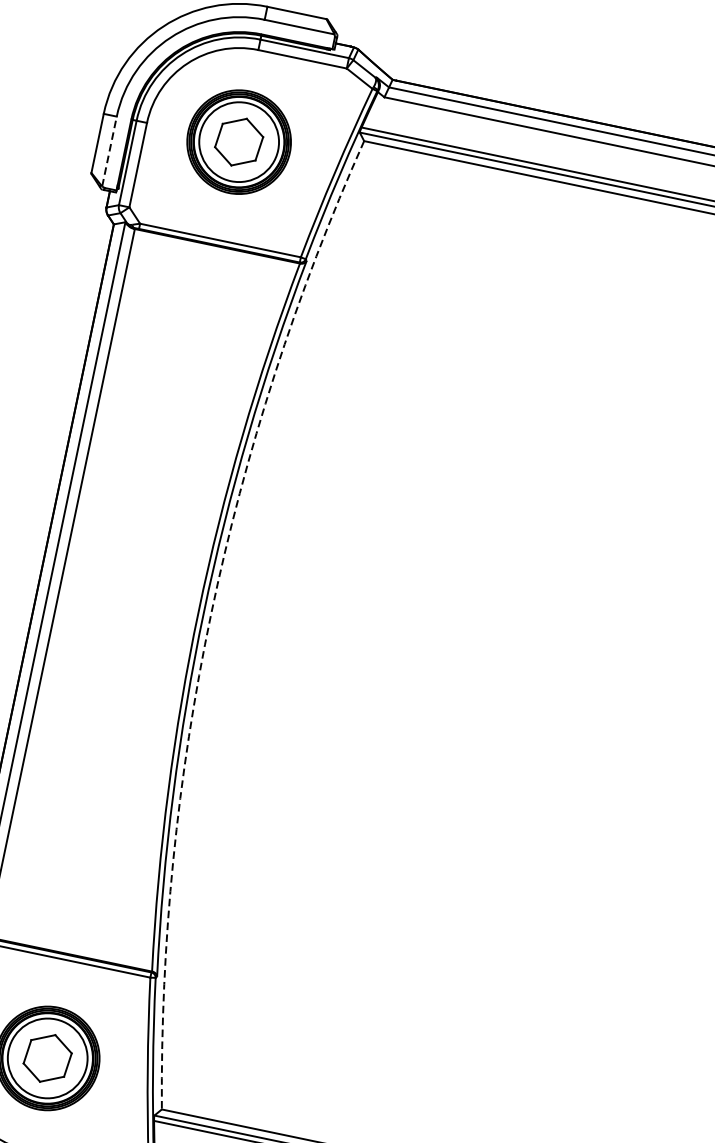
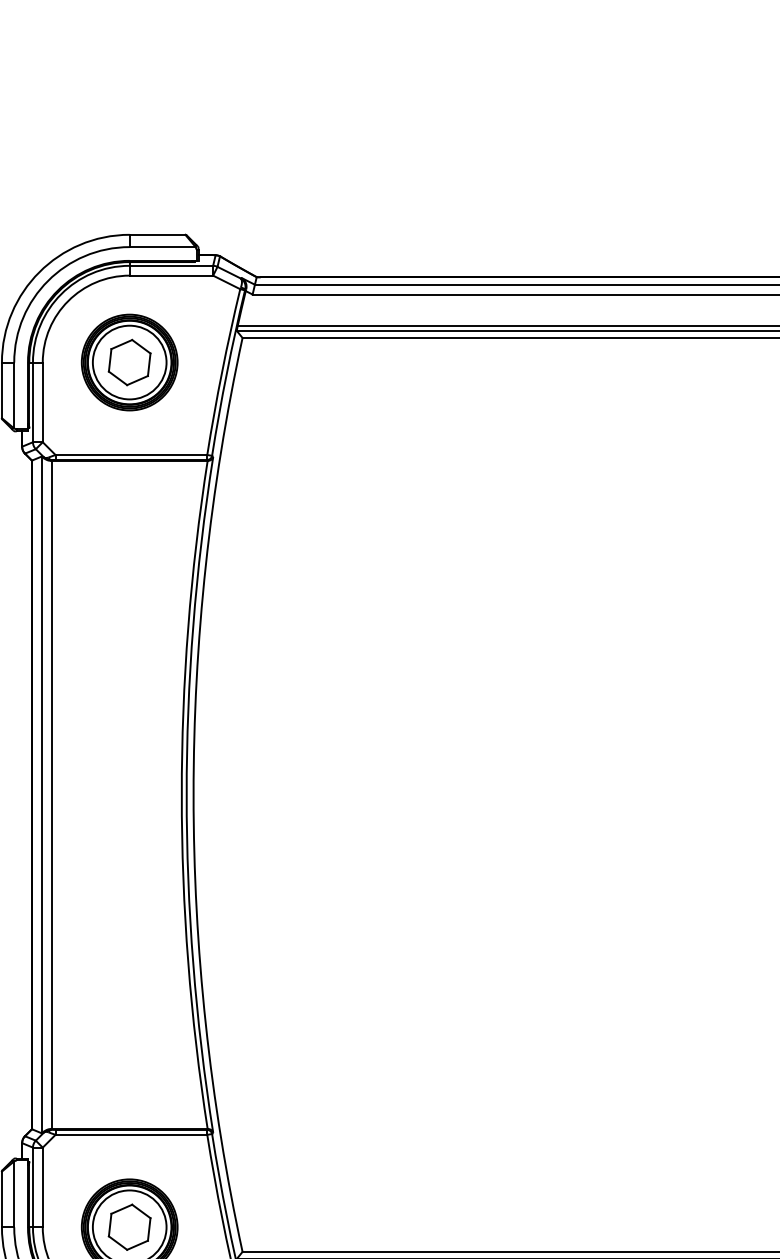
line: (109, 151) -> (14, 395), dashed -> solid
arc: (211, 613) -> (193, 794), dashed -> solid

